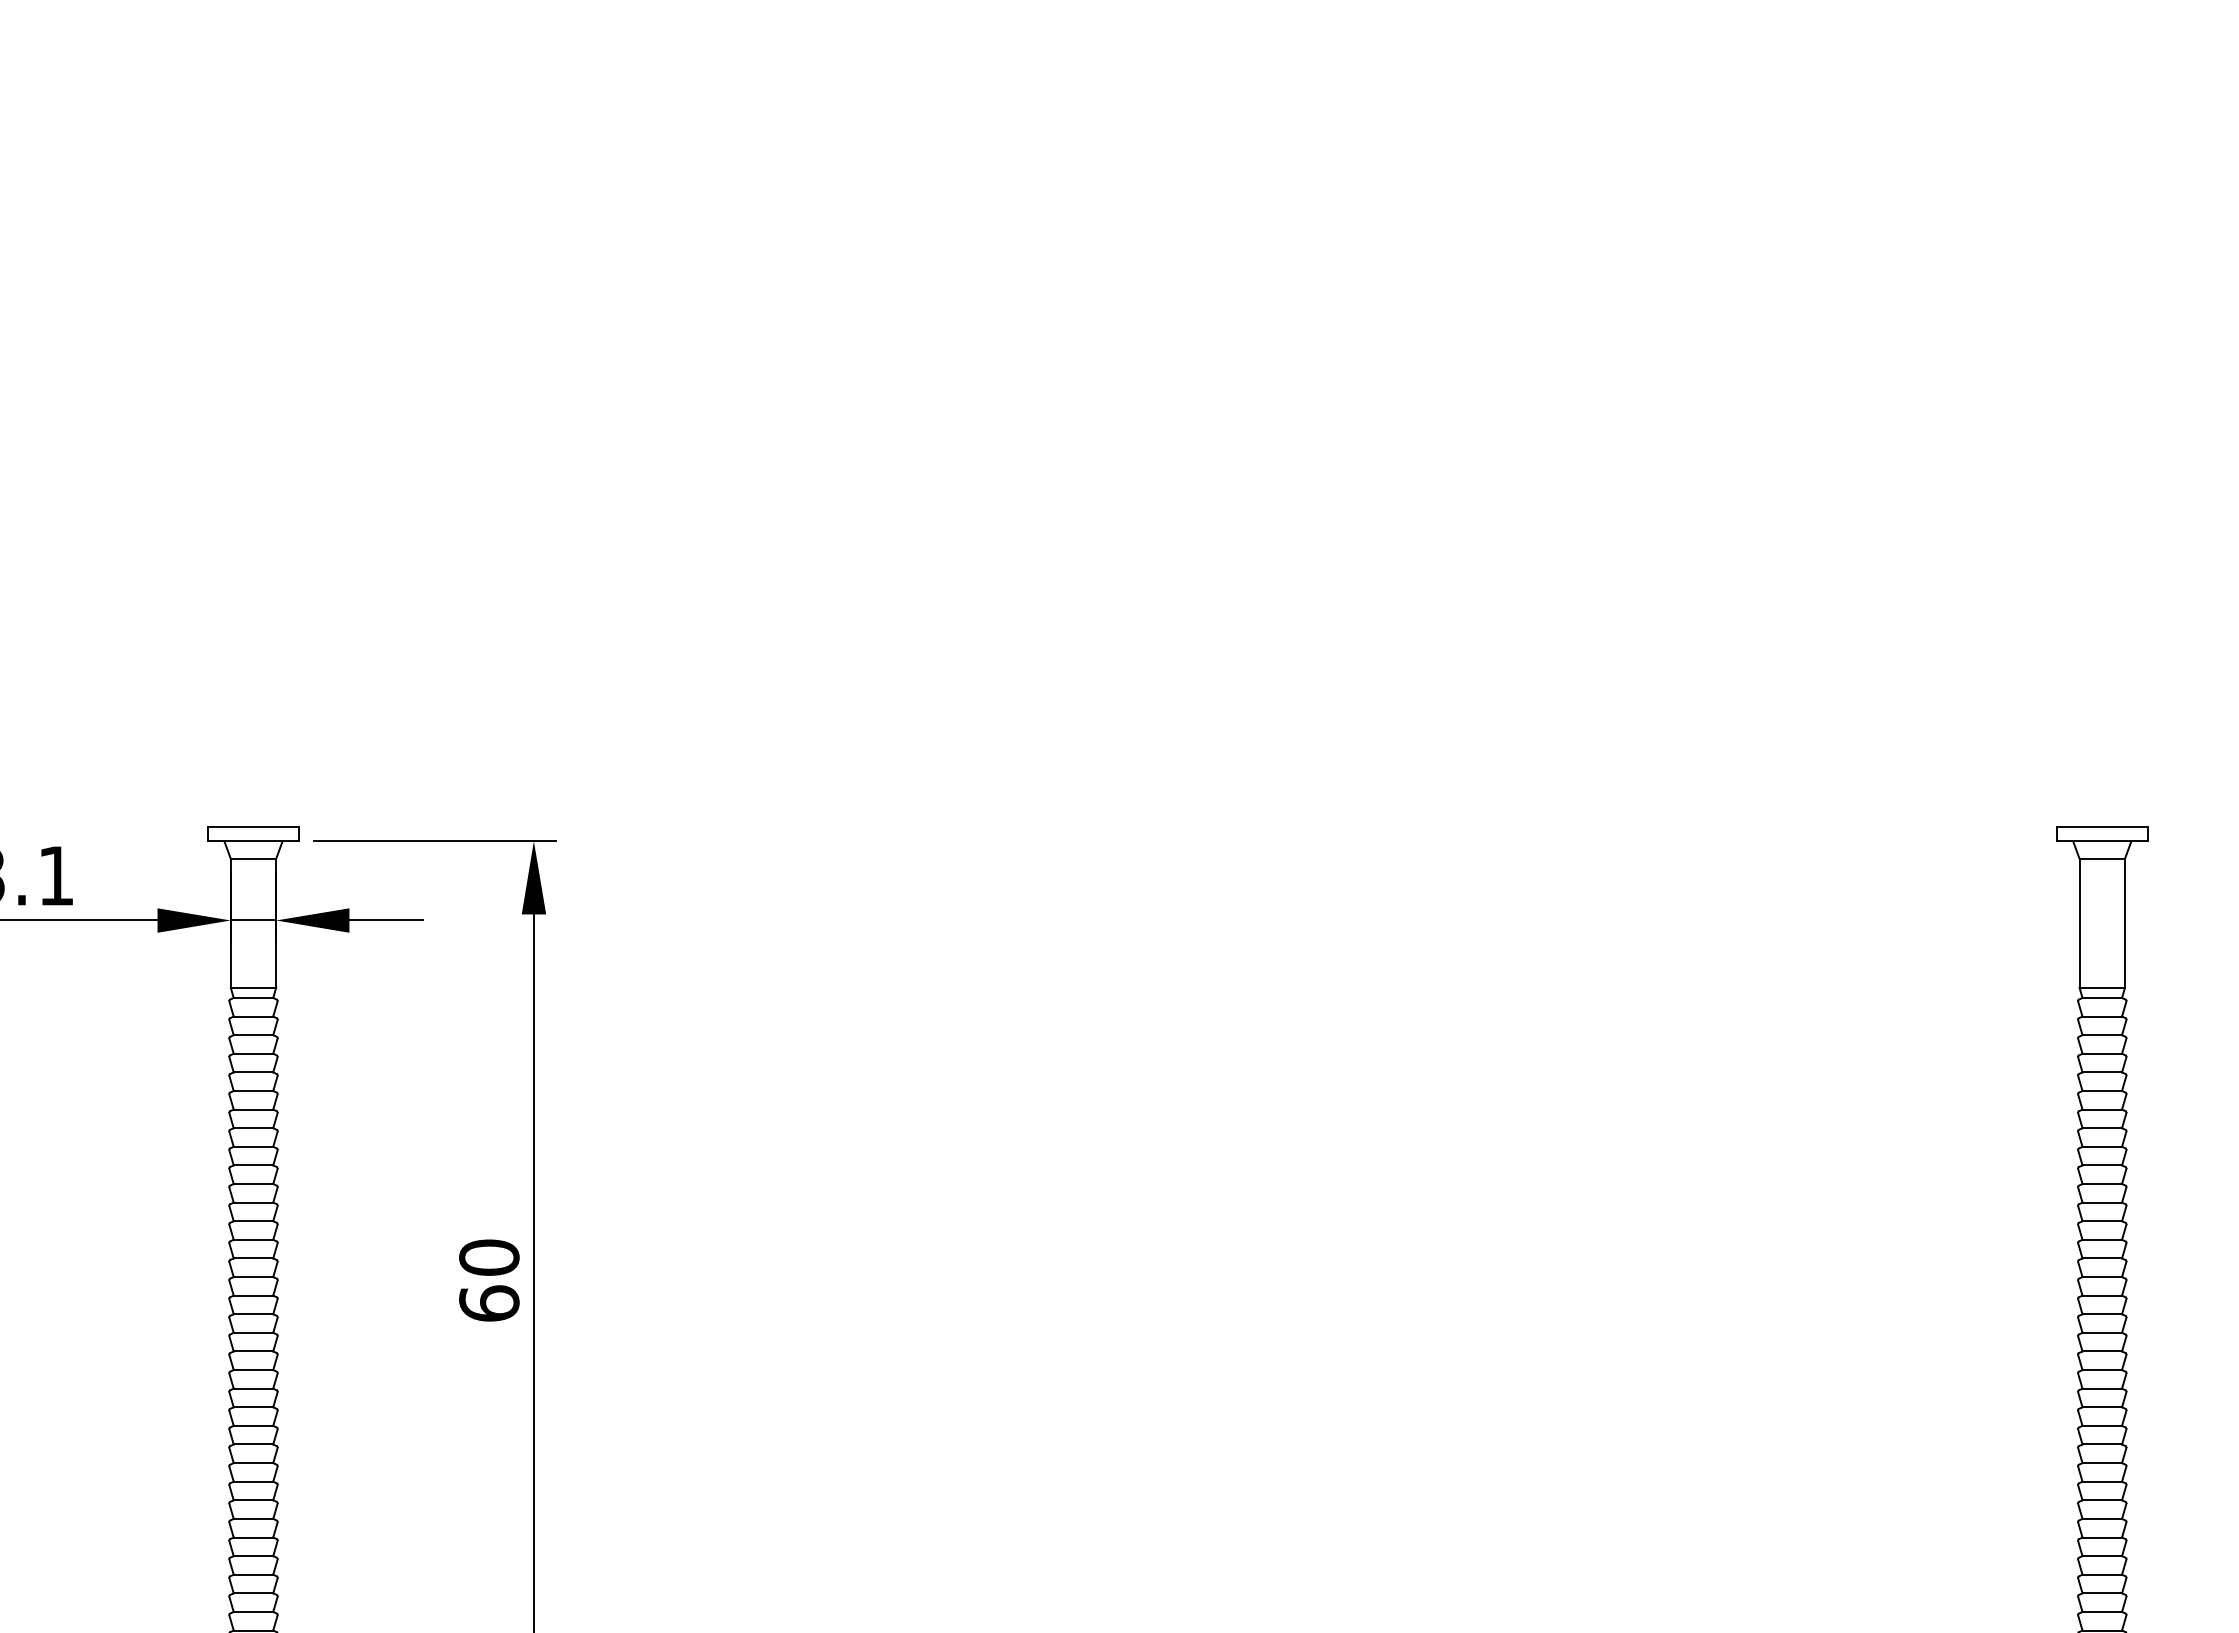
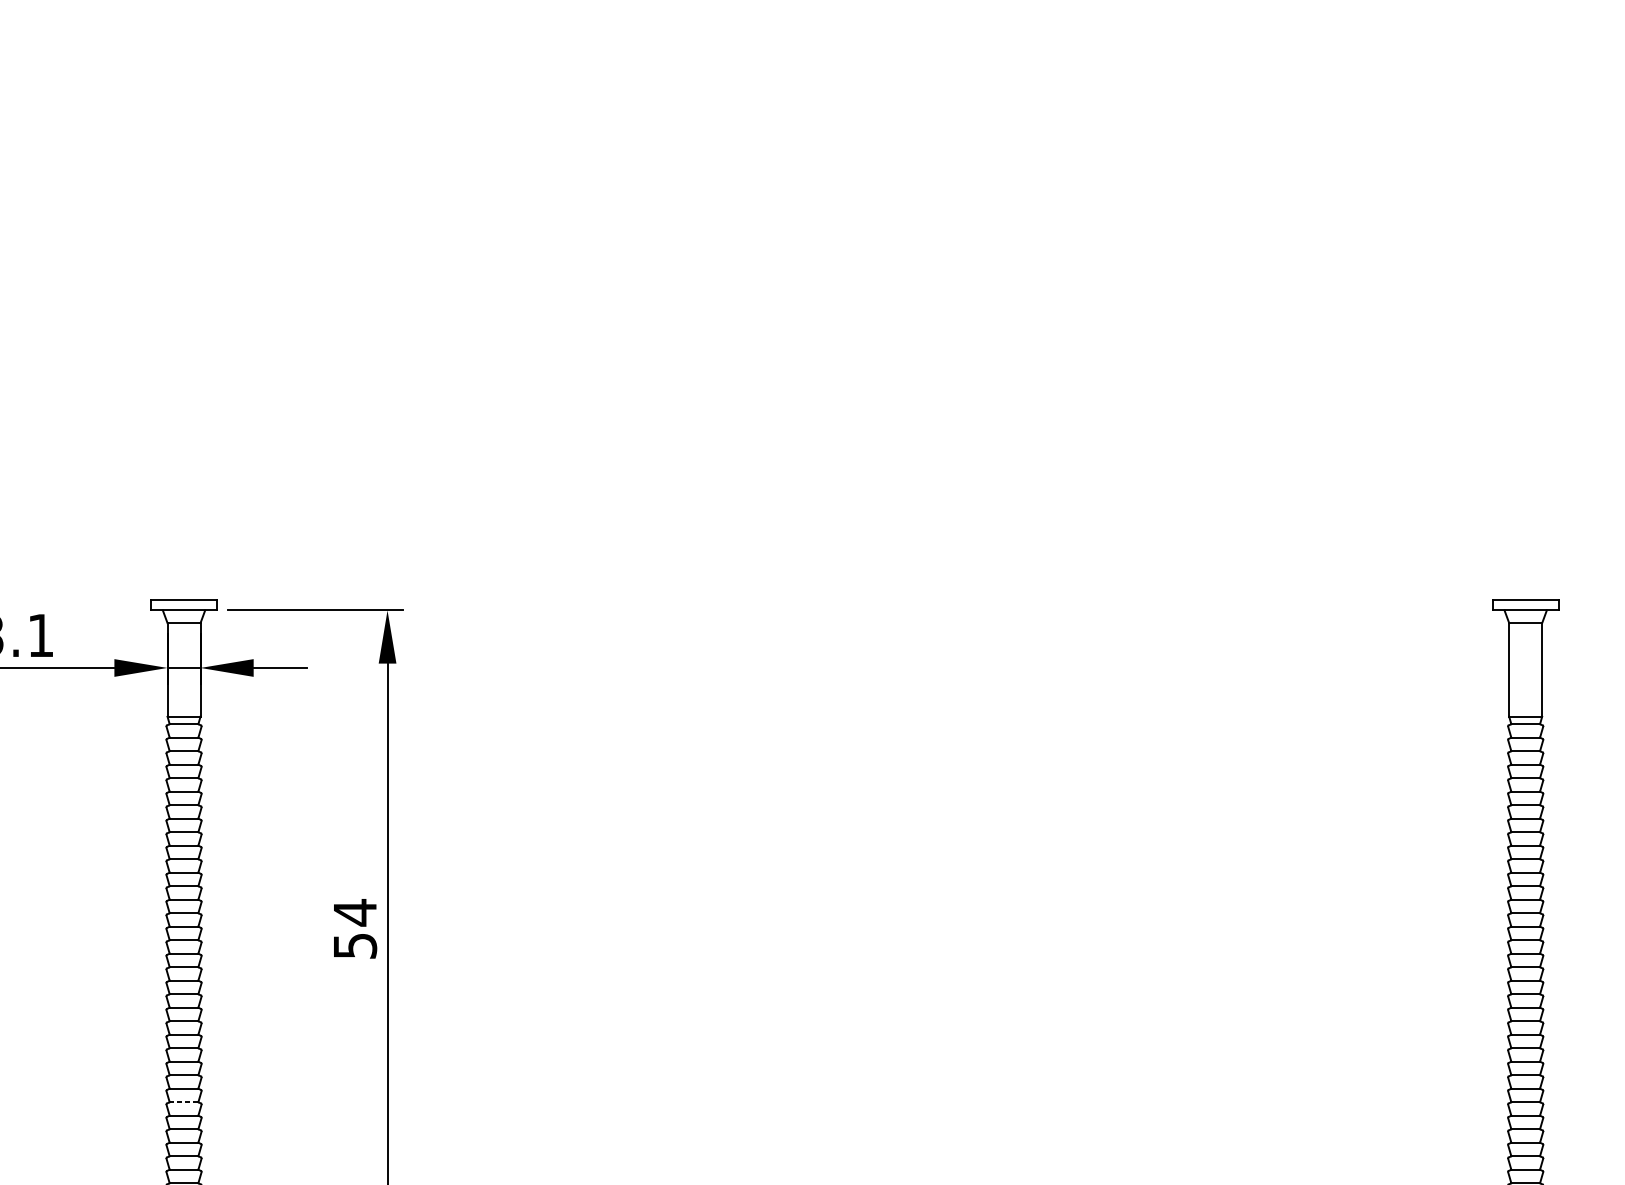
text: (489, 1279) -> (355, 928), 60 -> 54
line: (253, 1518) -> (184, 1101), solid -> dashed

